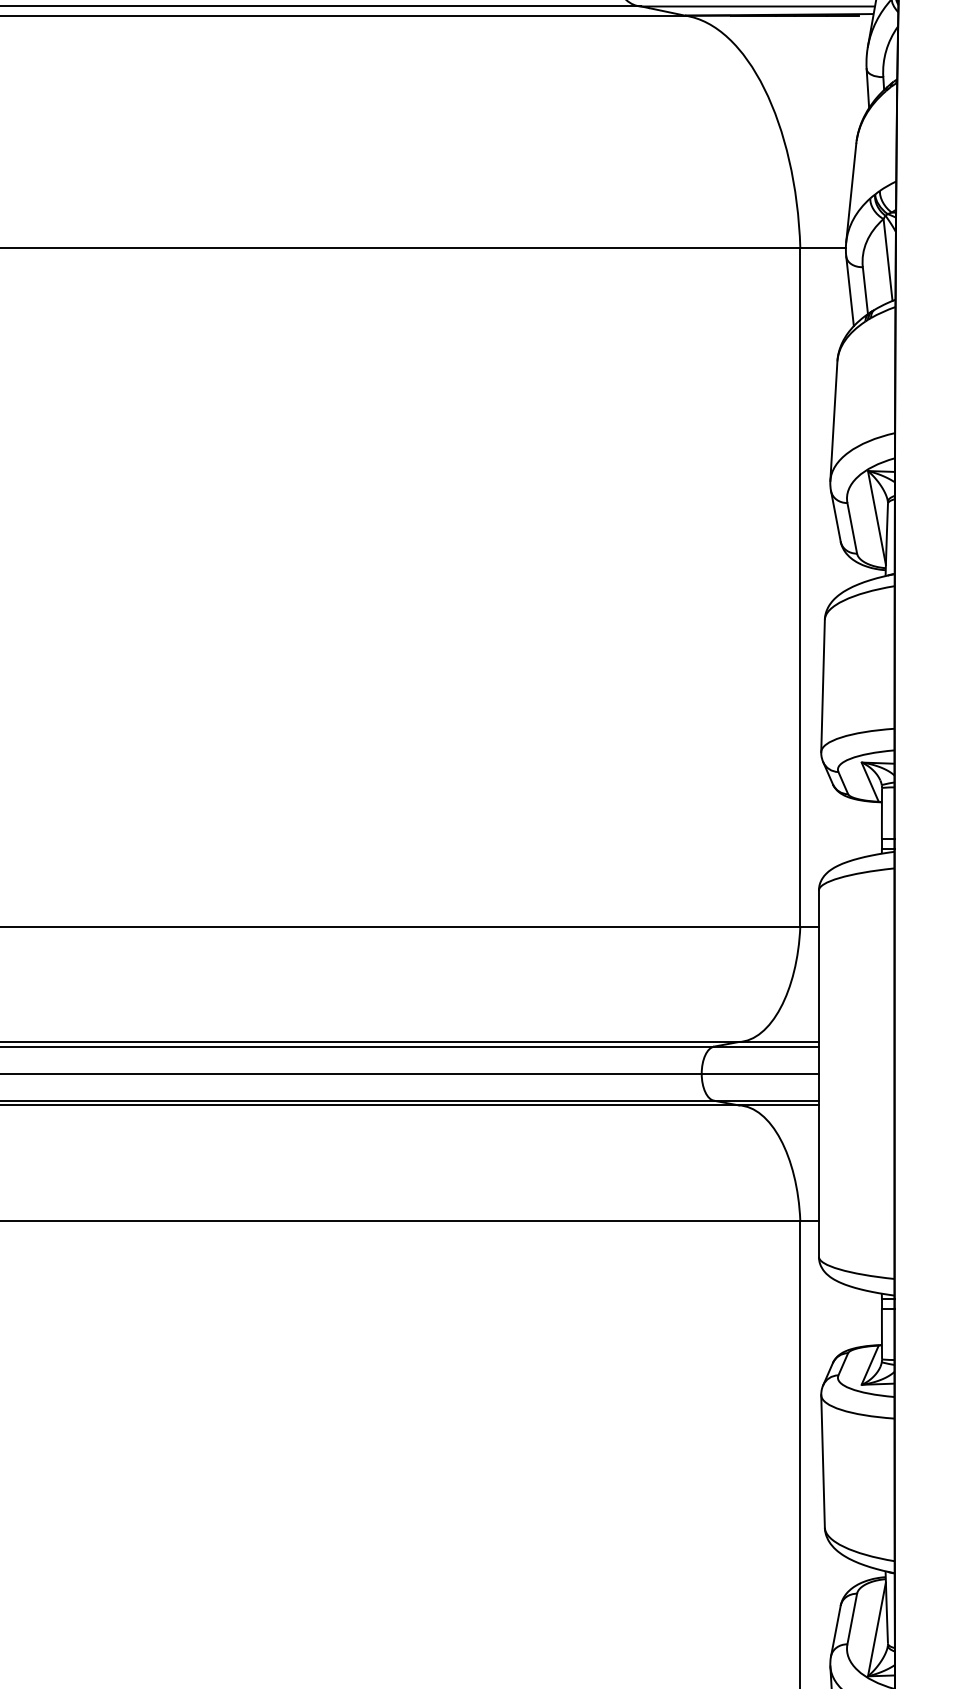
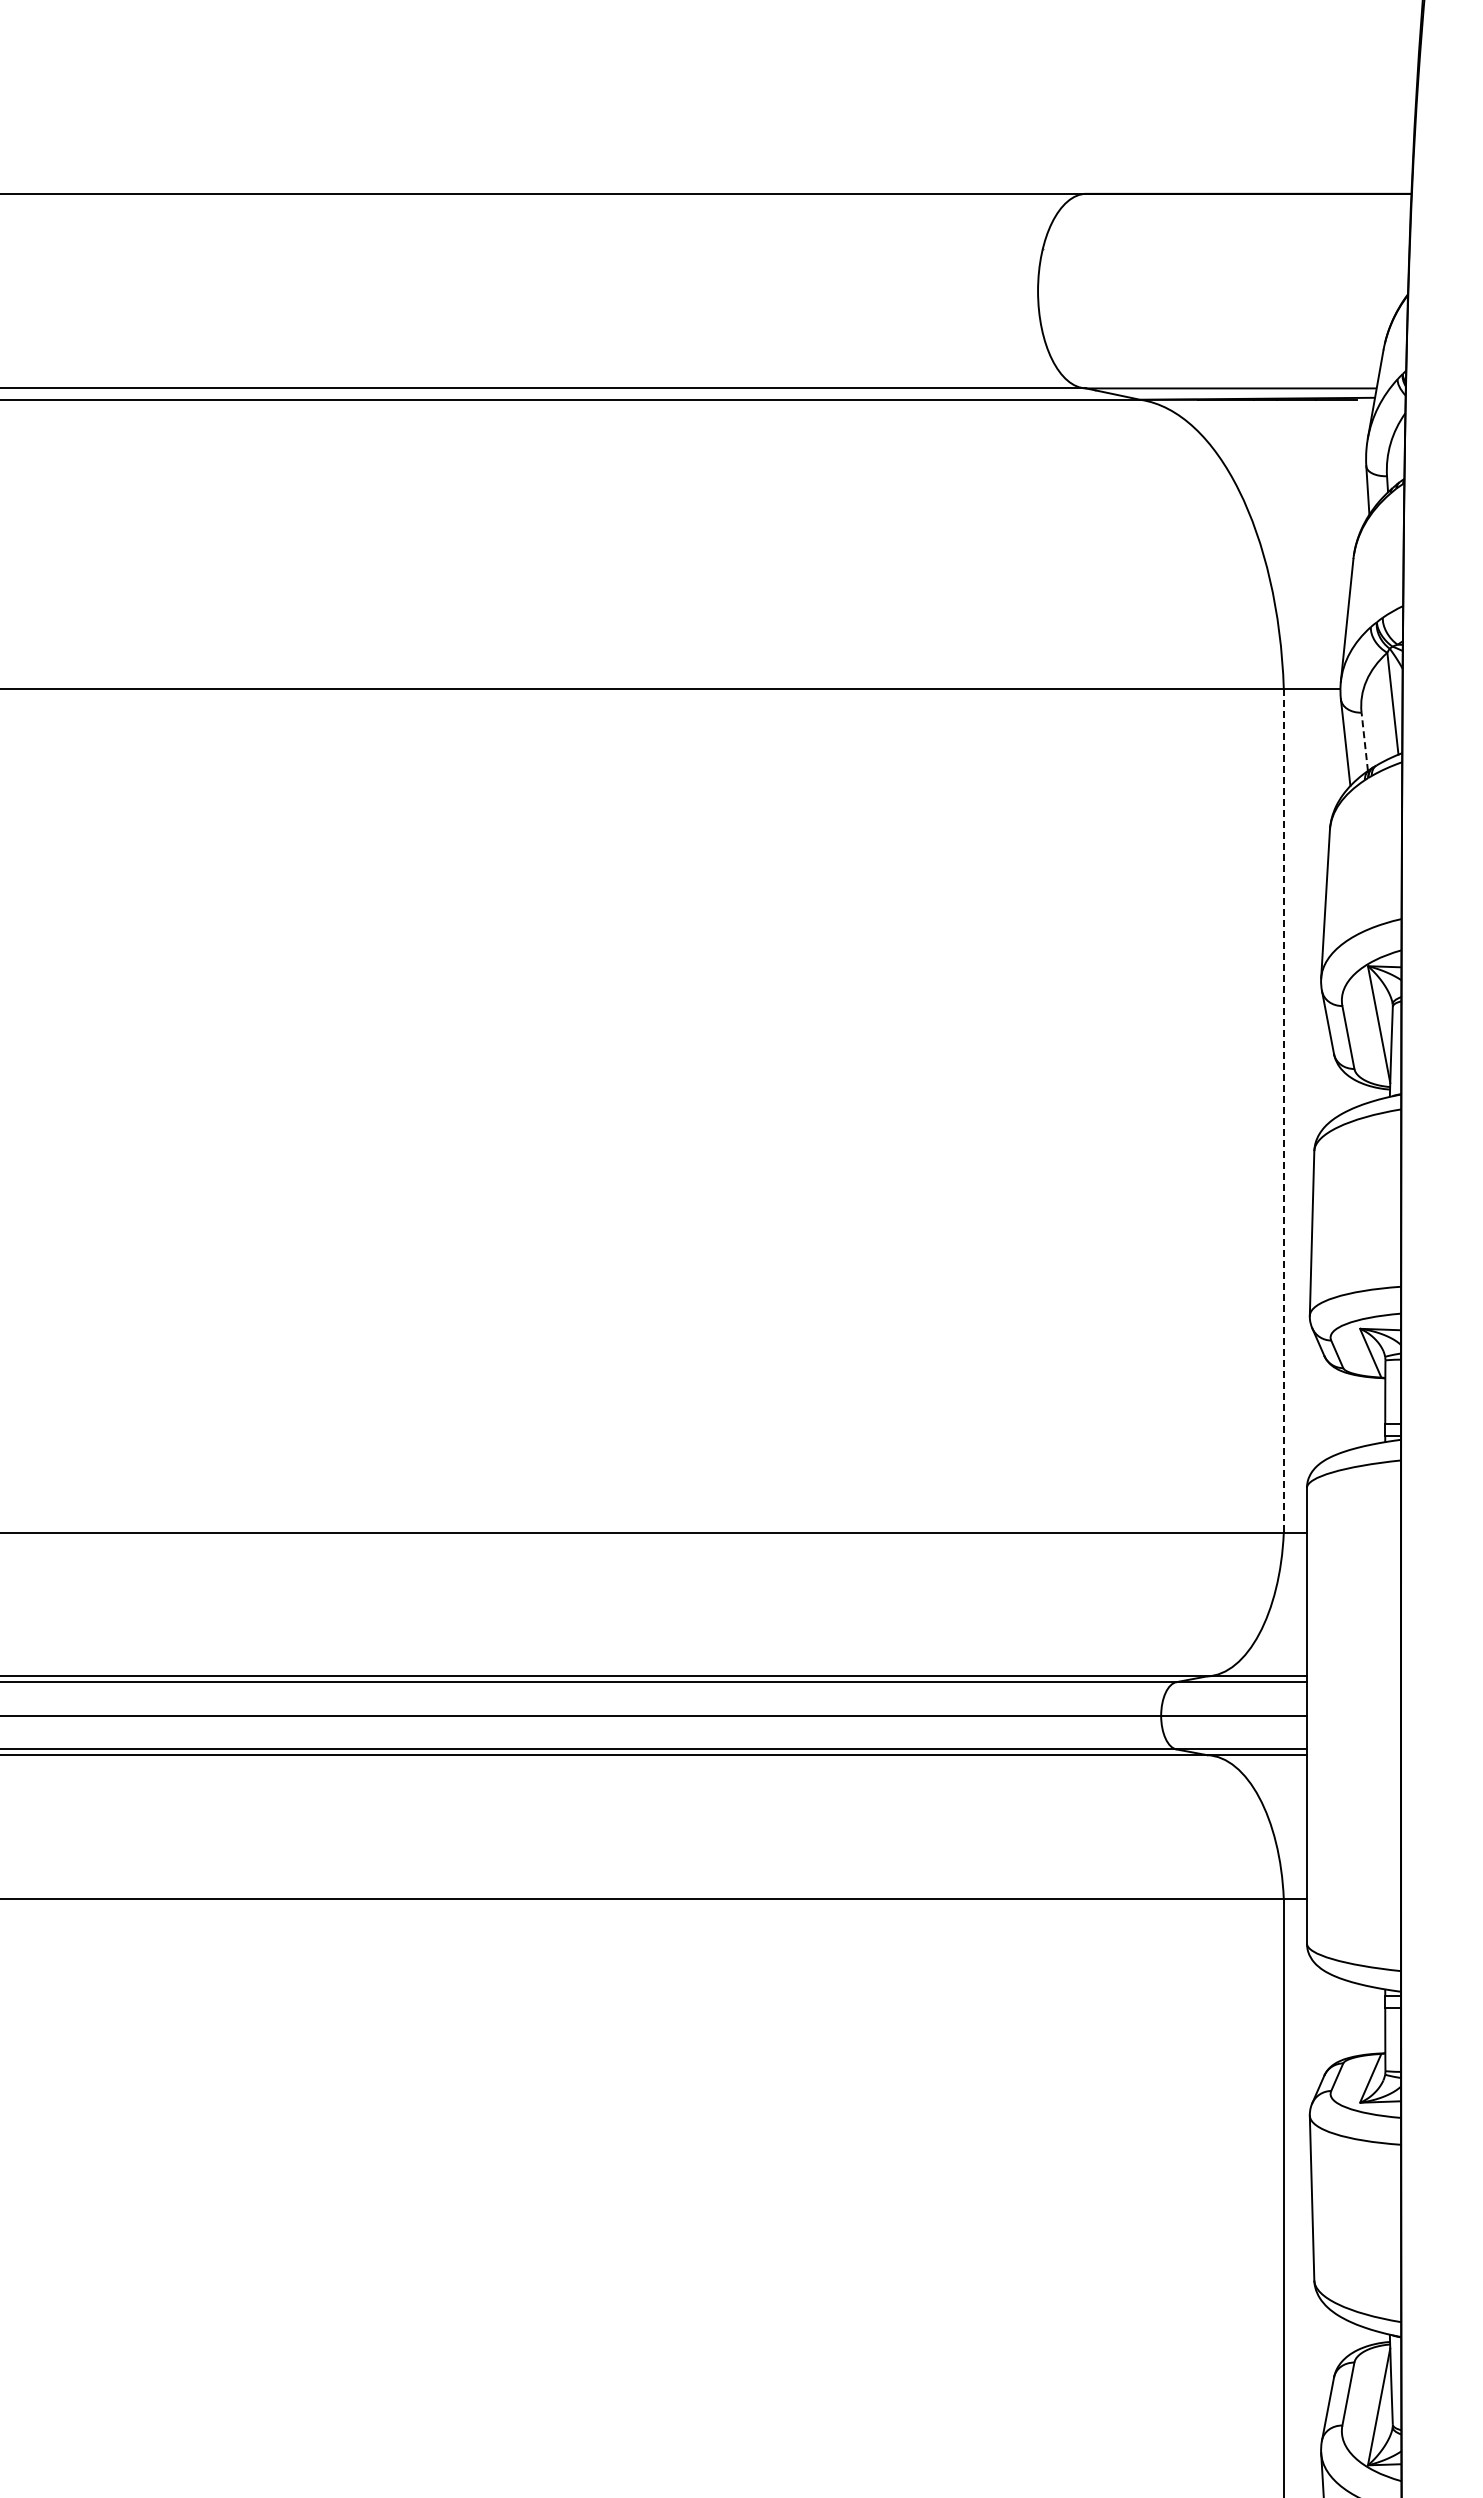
line: (865, 290) -> (1364, 741), solid -> dashed
line: (800, 587) -> (1283, 1111), solid -> dashed

